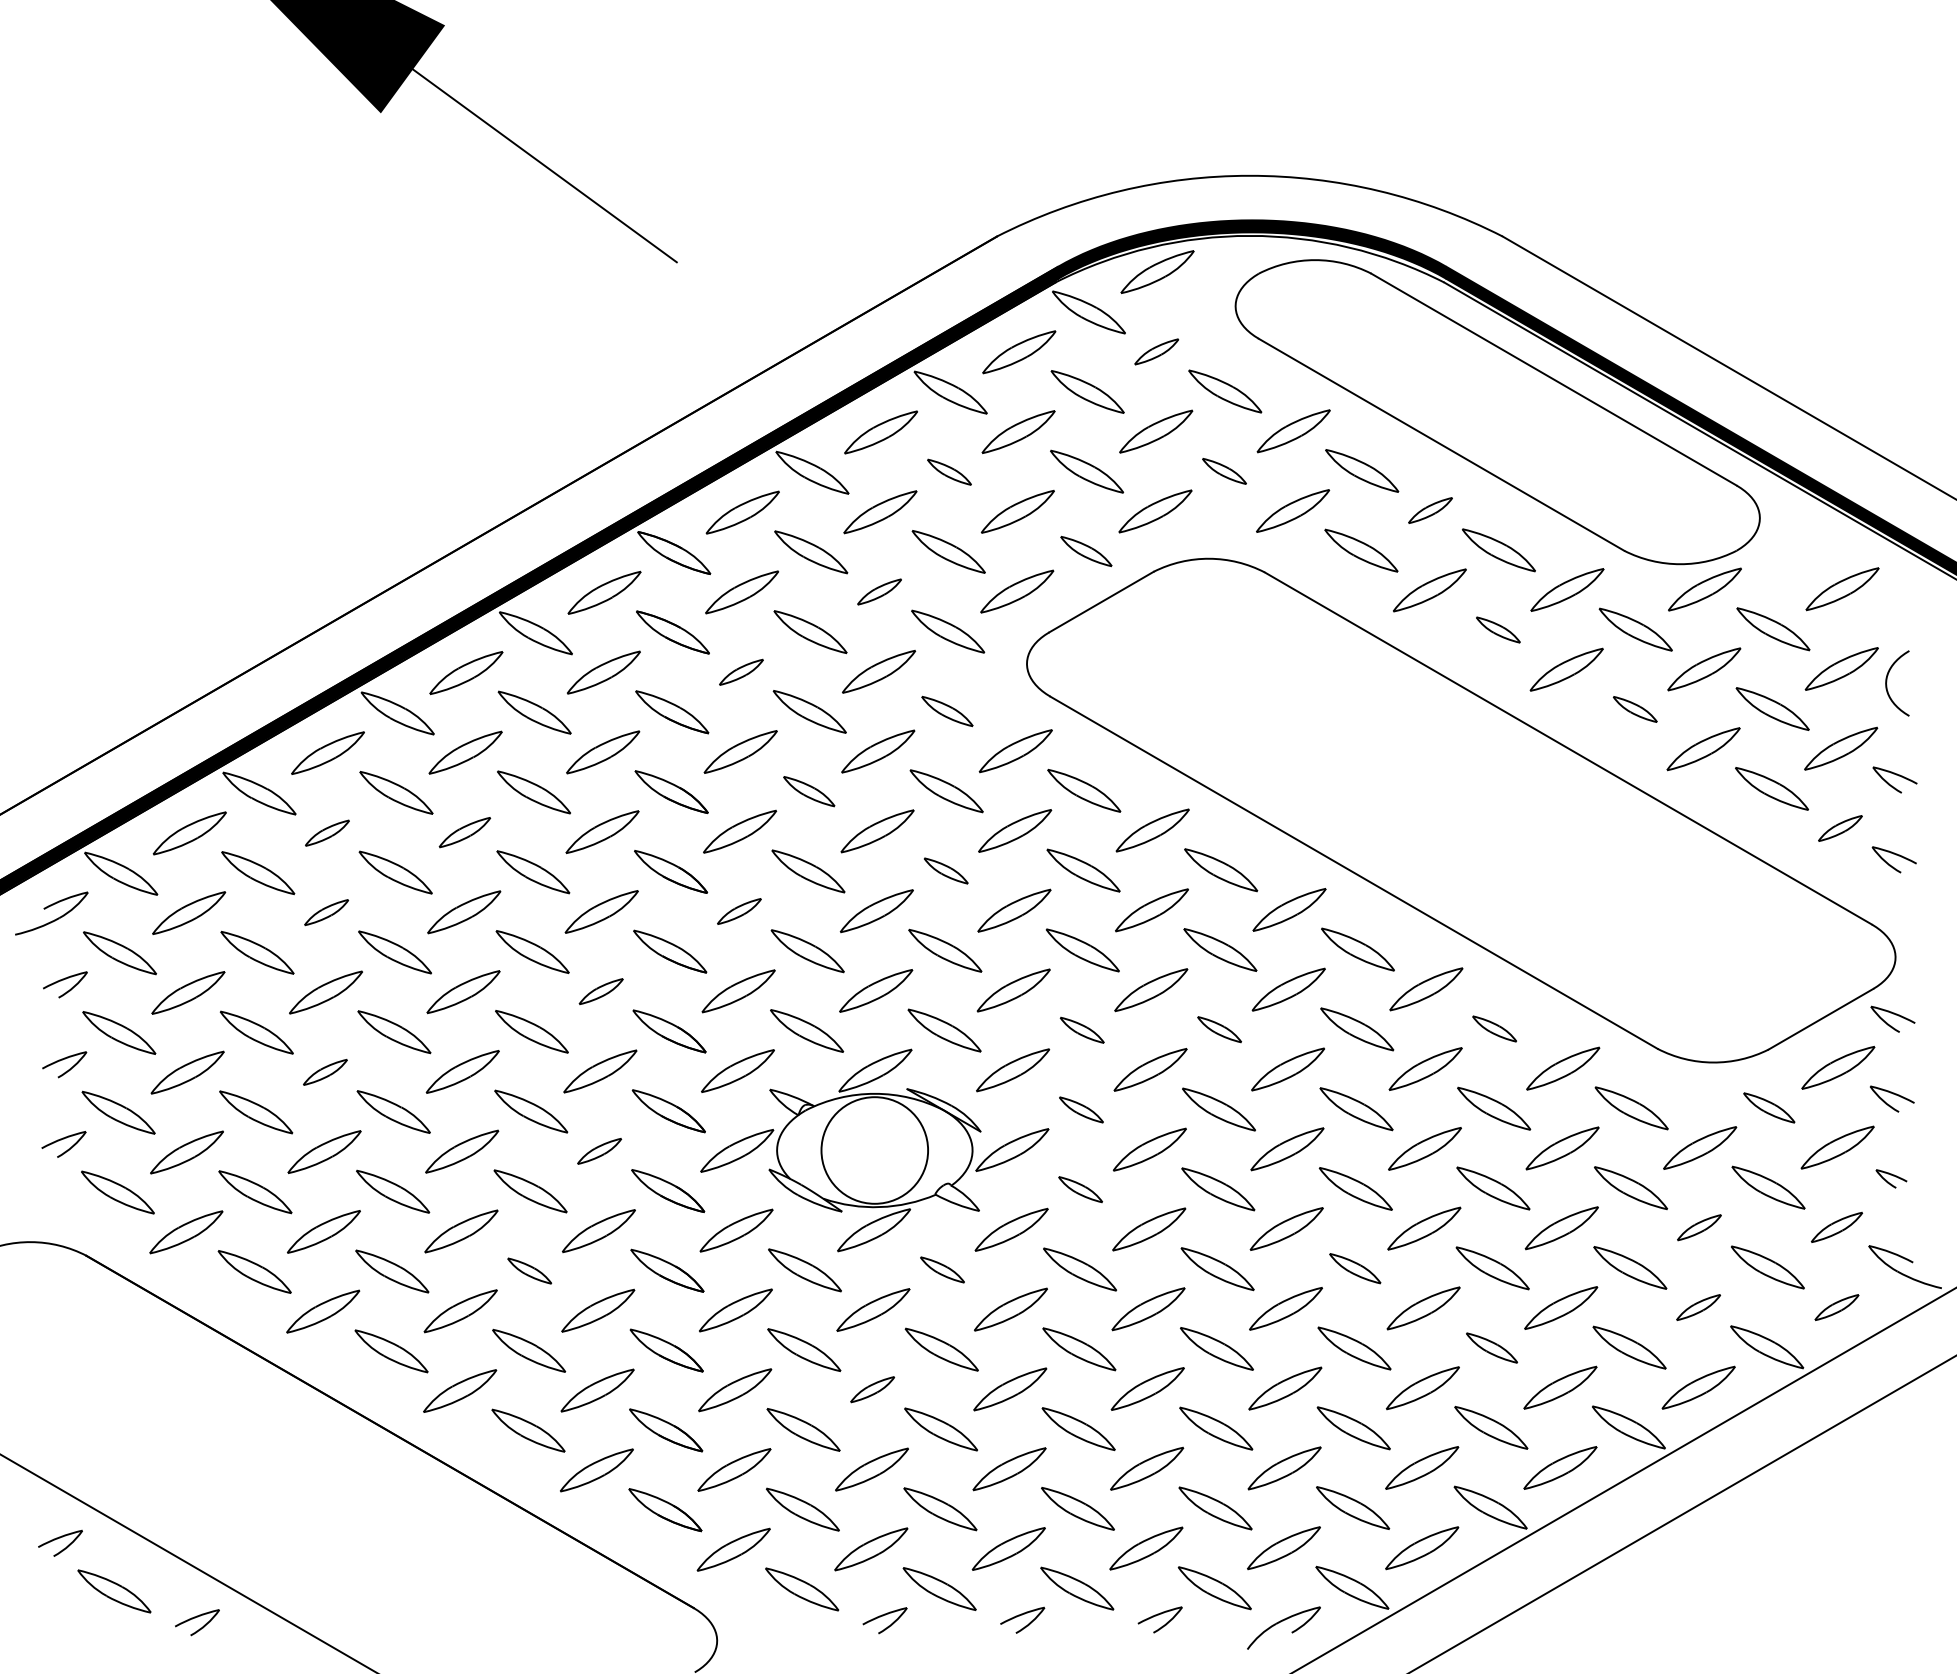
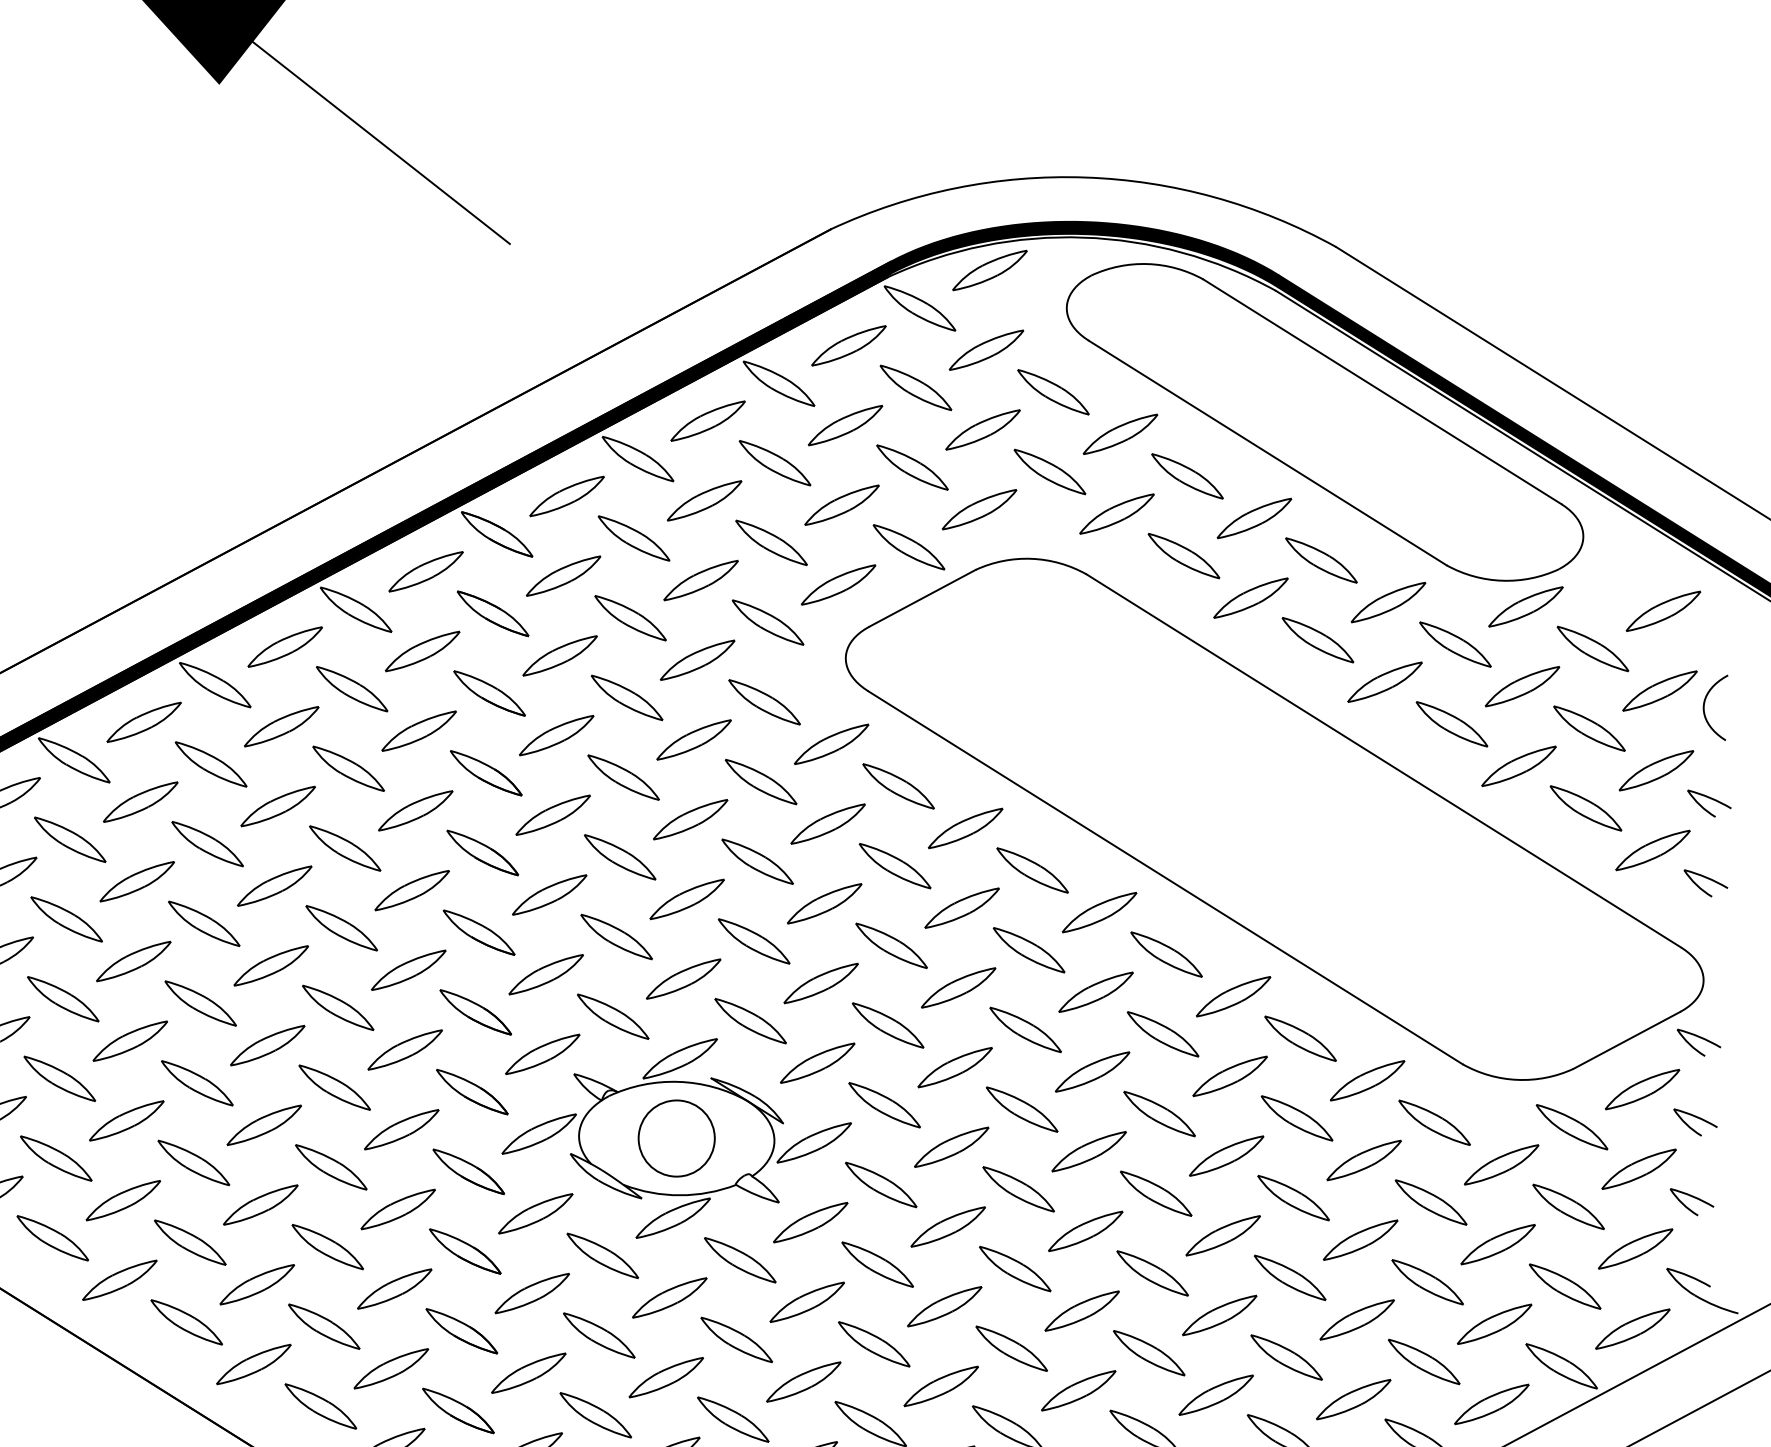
part: (1156, 351) -> (986, 349), size x1.67
part: (1224, 471) -> (1049, 472), size x1.67
part: (949, 472) -> (775, 463), size x1.67
part: (1430, 510) -> (1254, 518), size x1.67
part: (1086, 551) -> (909, 547), size x1.43
part: (879, 591) -> (700, 580), size x1.67
part: (1498, 629) -> (1318, 639), size x1.67
part: (741, 672) -> (560, 656), size x1.67
part: (1635, 709) -> (1452, 724), size x1.67
part: (947, 711) -> (764, 702), size x1.43
part: (809, 791) -> (623, 777), size x1.43
part: (1840, 828) -> (1653, 850), size x1.67
part: (464, 832) -> (277, 806), size x1.43
part: (327, 833) -> (140, 802), size x1.67
part: (946, 870) -> (758, 861), size x1.67
part: (739, 911) -> (549, 894), size x1.67
part: (326, 912) -> (137, 881), size x1.67
part: (601, 991) -> (409, 970), size x1.67
part: (1494, 1028) -> (1300, 1038), size x1.67
part: (1219, 1029) -> (1025, 1029), size x1.67
part: (1082, 1030) -> (888, 1025), size x1.67
part: (325, 1072) -> (130, 1041), size x1.67
part: (1769, 1107) -> (1572, 1126), size x1.43
part: (1081, 1109) -> (884, 1104), size x1.67
circle: (874, 1150) -> (676, 1138), size x0.71
part: (599, 1151) -> (401, 1129), size x1.67
part: (1891, 1178) -> (1691, 1202), size x1.43
part: (1080, 1189) -> (880, 1184), size x1.67
part: (1699, 1227) -> (1498, 1244), size x1.67
part: (1836, 1227) -> (1635, 1249), size x1.43
part: (1355, 1268) -> (1153, 1273), size x1.43
part: (942, 1269) -> (740, 1259), size x1.67
part: (529, 1270) -> (327, 1246), size x1.67
part: (1698, 1307) -> (1494, 1324), size x1.67
part: (1836, 1307) -> (1632, 1329), size x1.67
part: (1491, 1347) -> (1286, 1356), size x1.43
part: (872, 1389) -> (666, 1377), size x1.67

